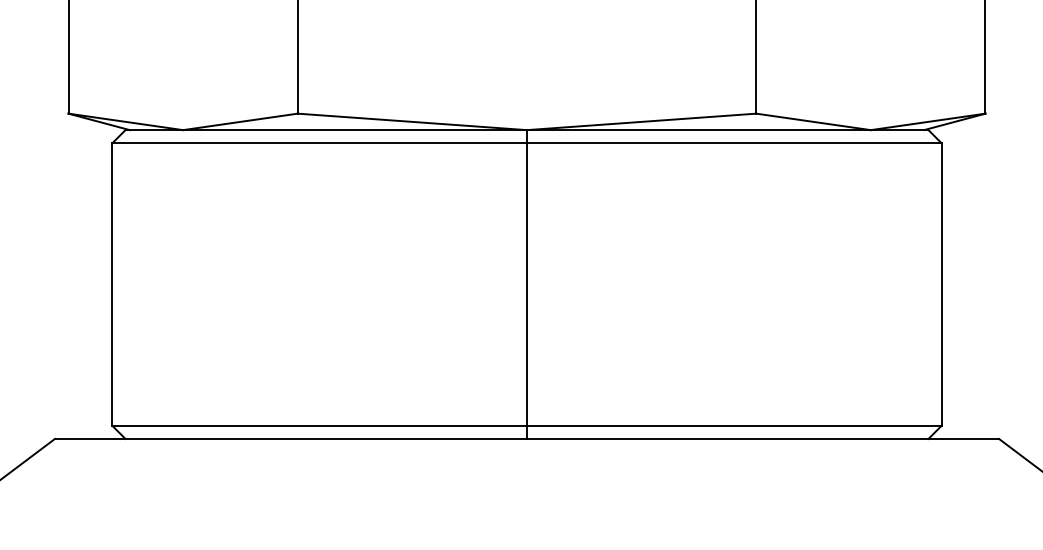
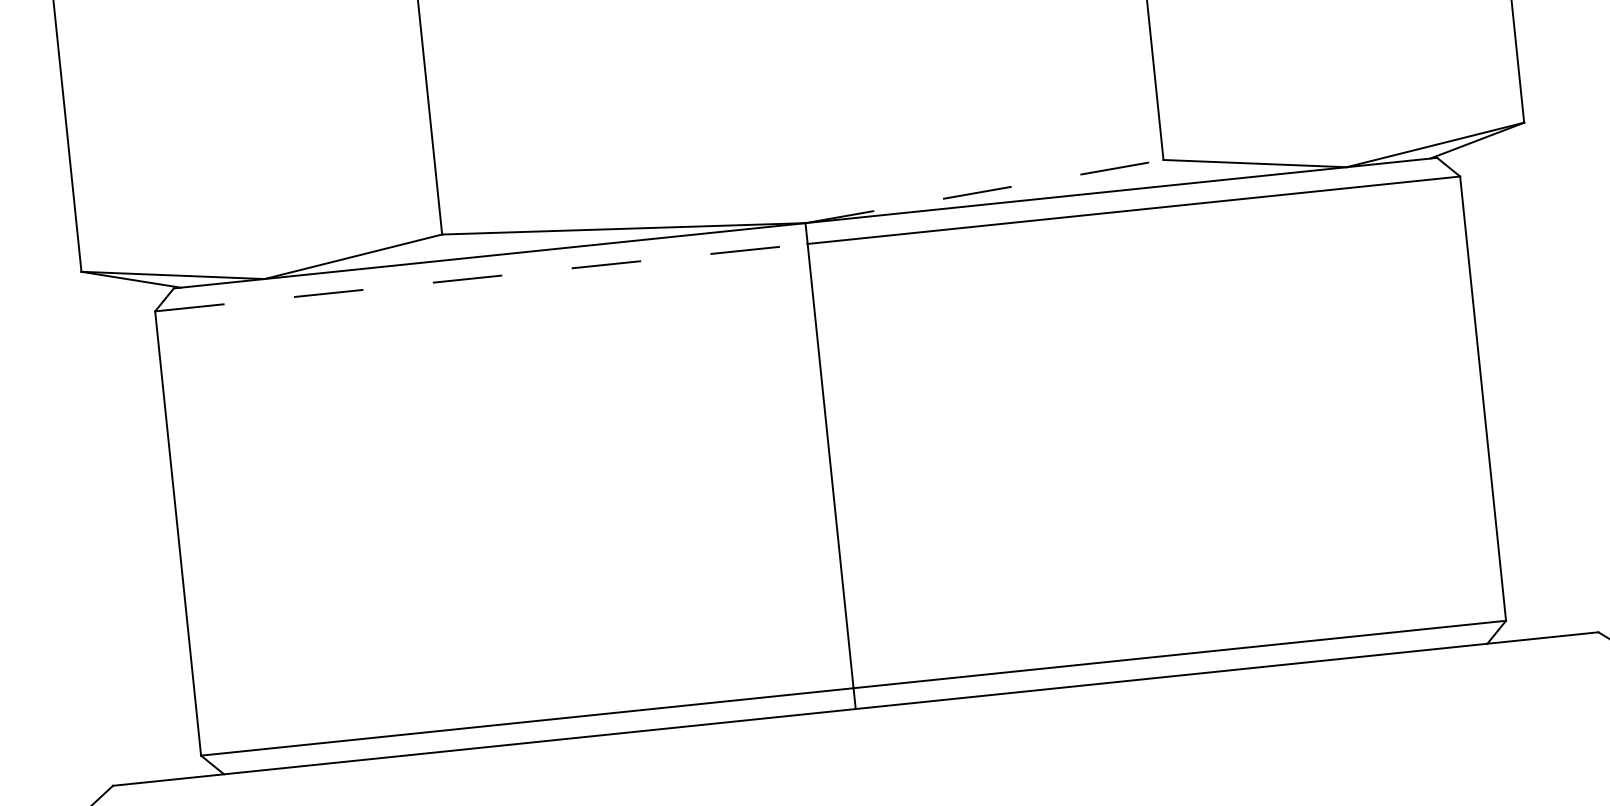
line: (641, 121) -> (984, 190), solid -> dashed
line: (320, 143) -> (482, 277), solid -> dashed

